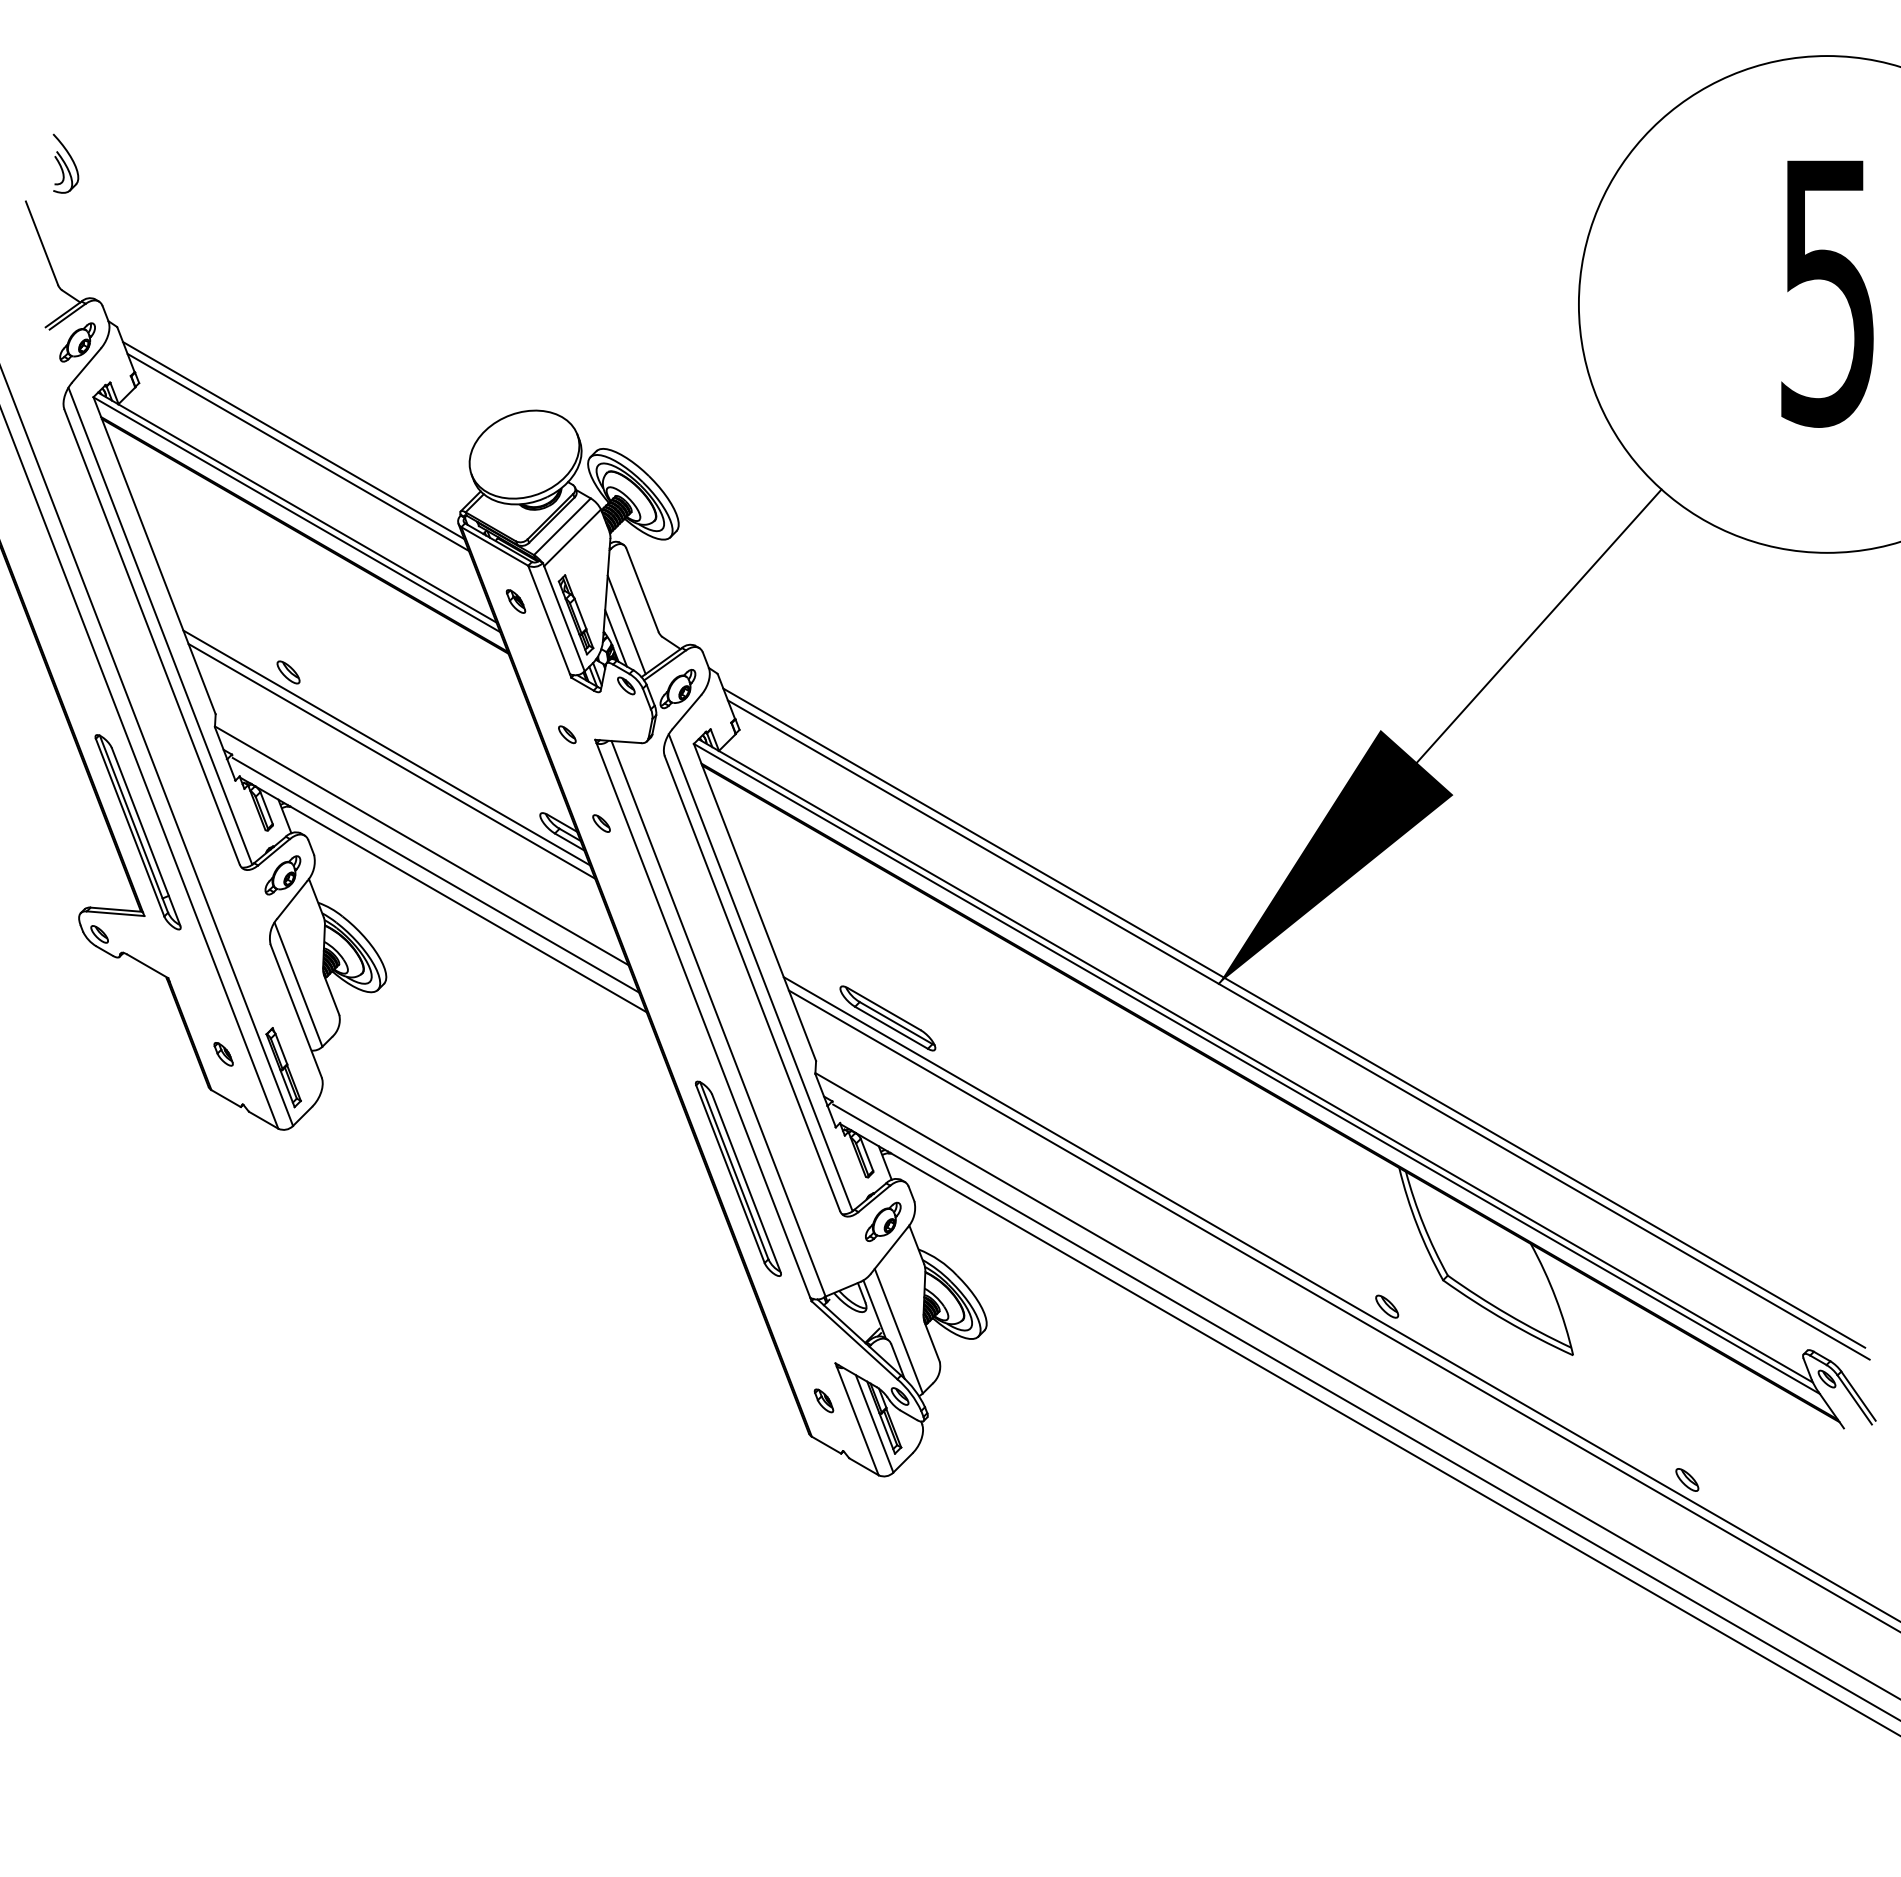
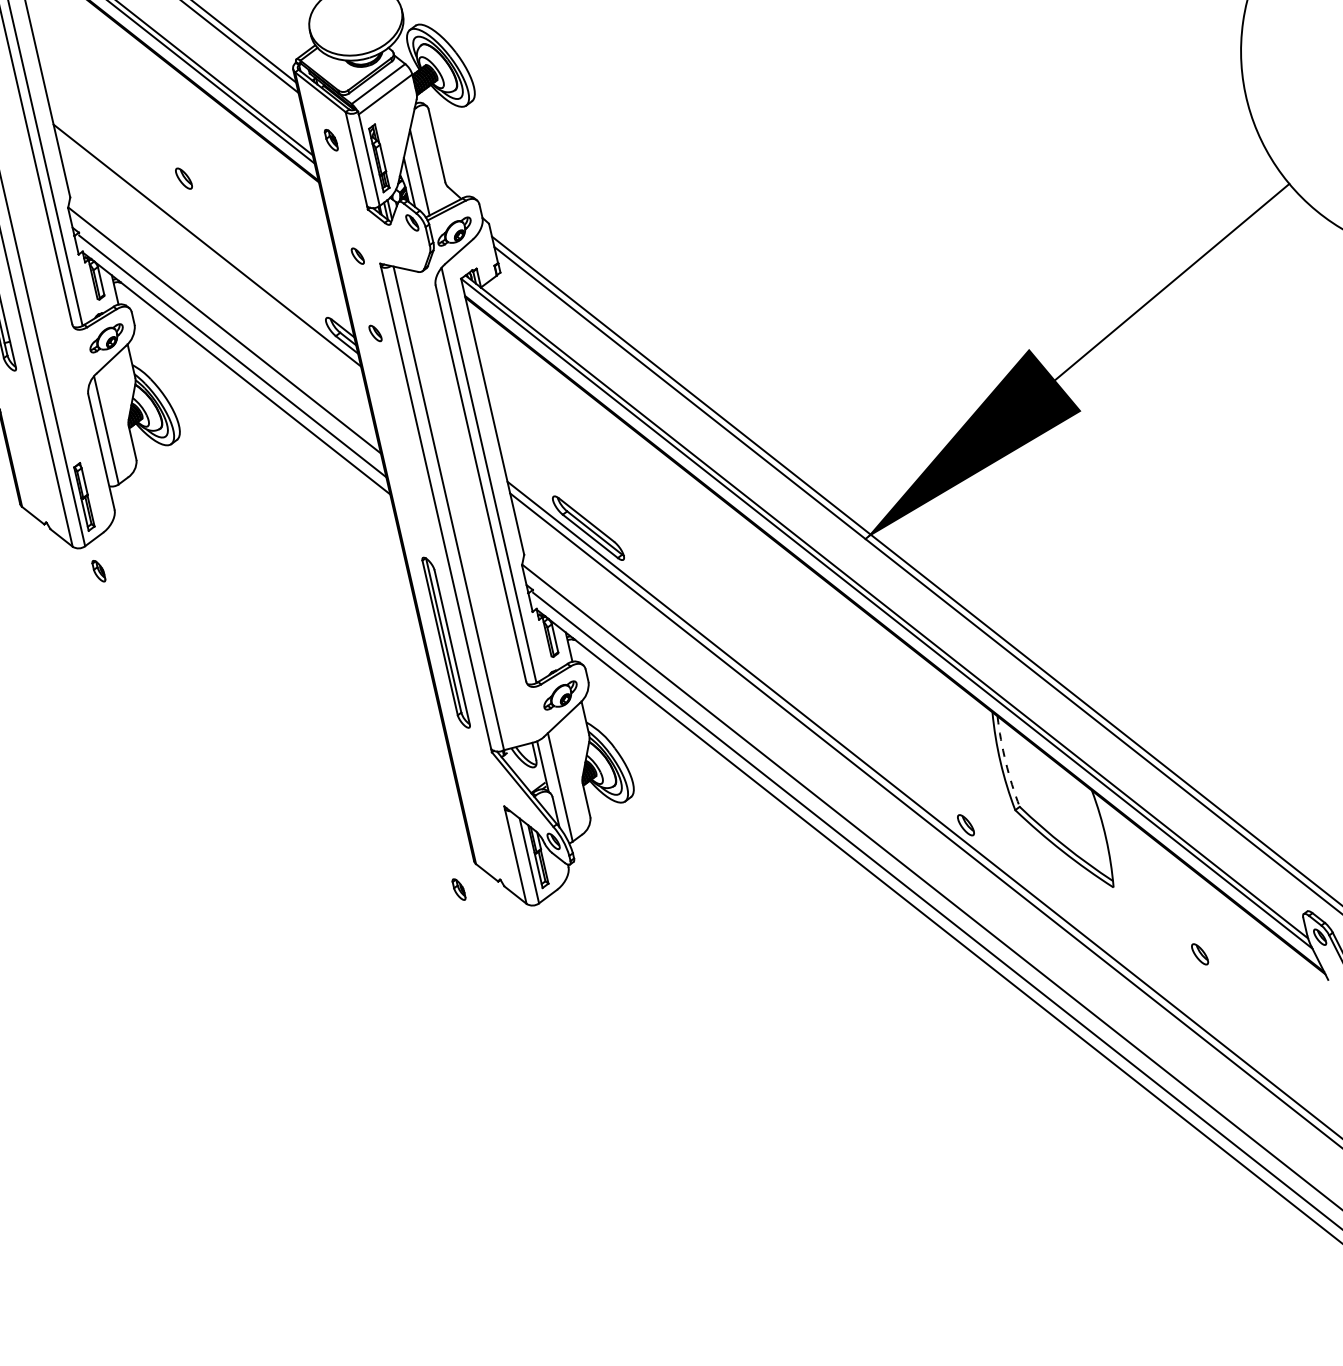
part: (288, 672) -> (183, 178), moved
line: (391, 760) -> (209, 256), removed
part: (223, 1054) -> (98, 571), moved
arc: (1423, 1225) -> (1005, 762), solid -> dashed
part: (823, 1400) -> (458, 889), moved
part: (1687, 1479) -> (1200, 953), moved

